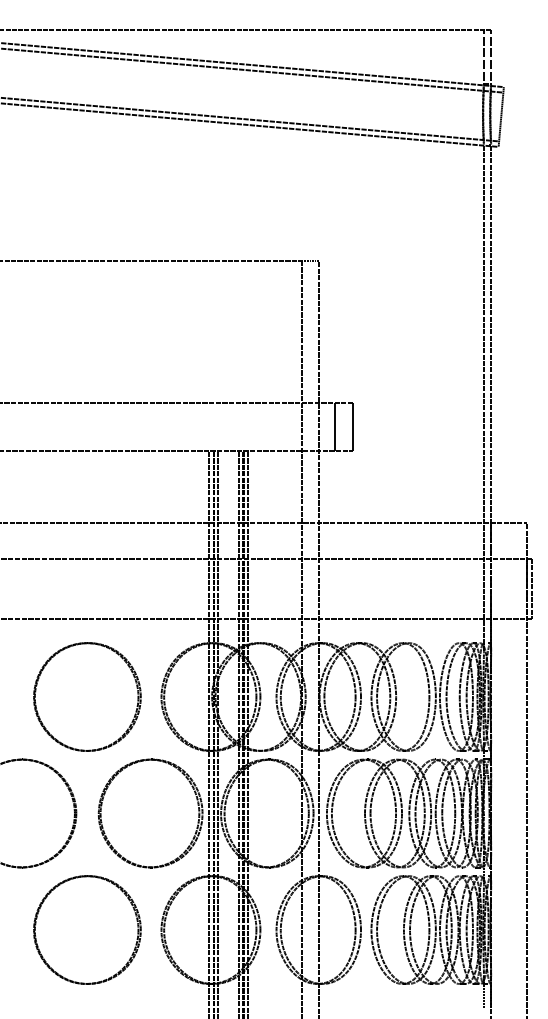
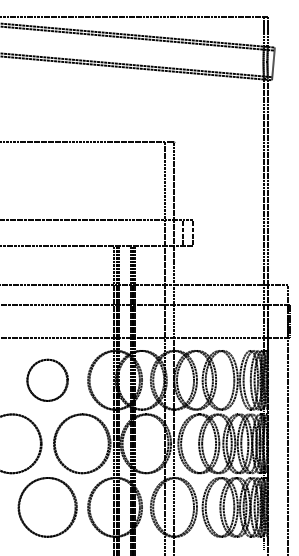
part: (87, 697) -> (47, 380), size x0.7

